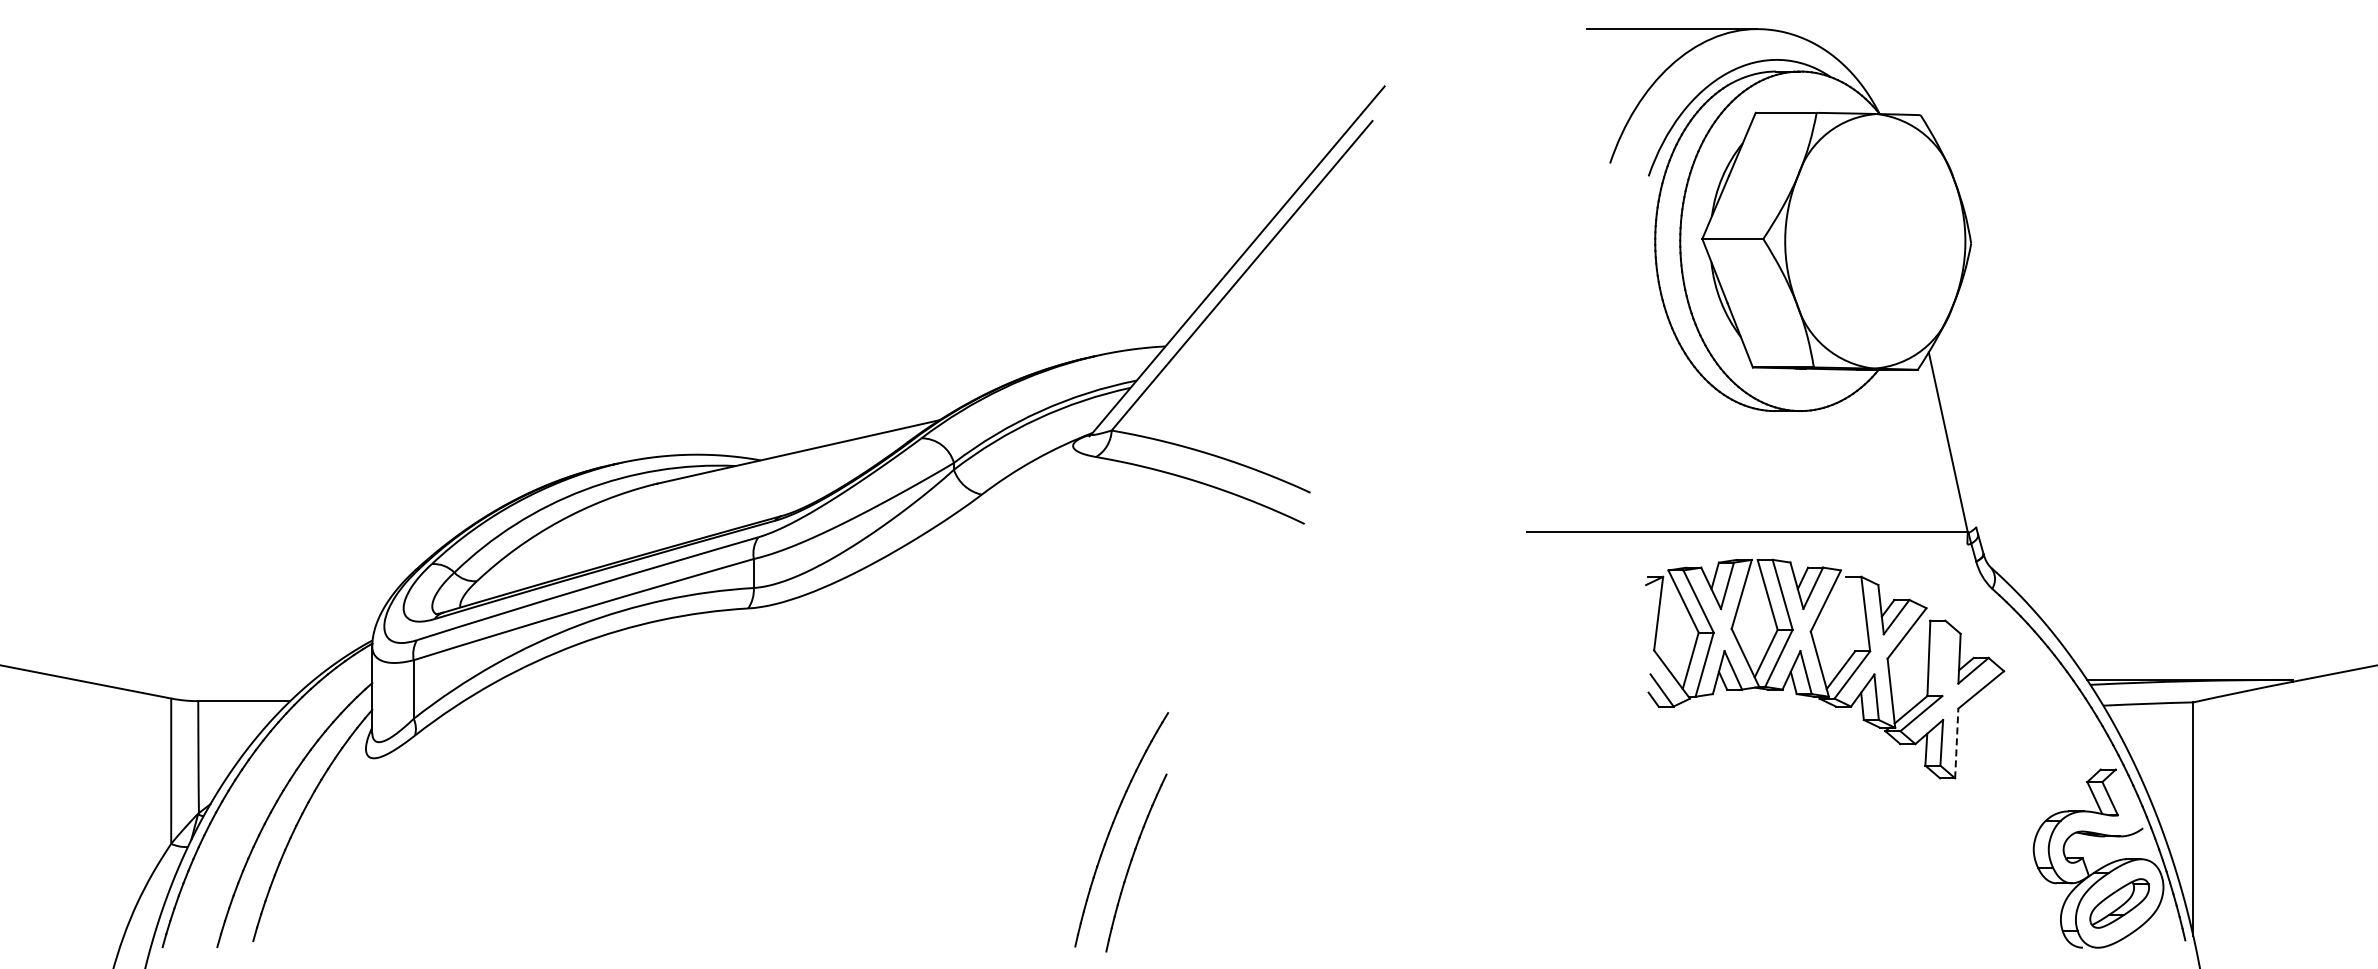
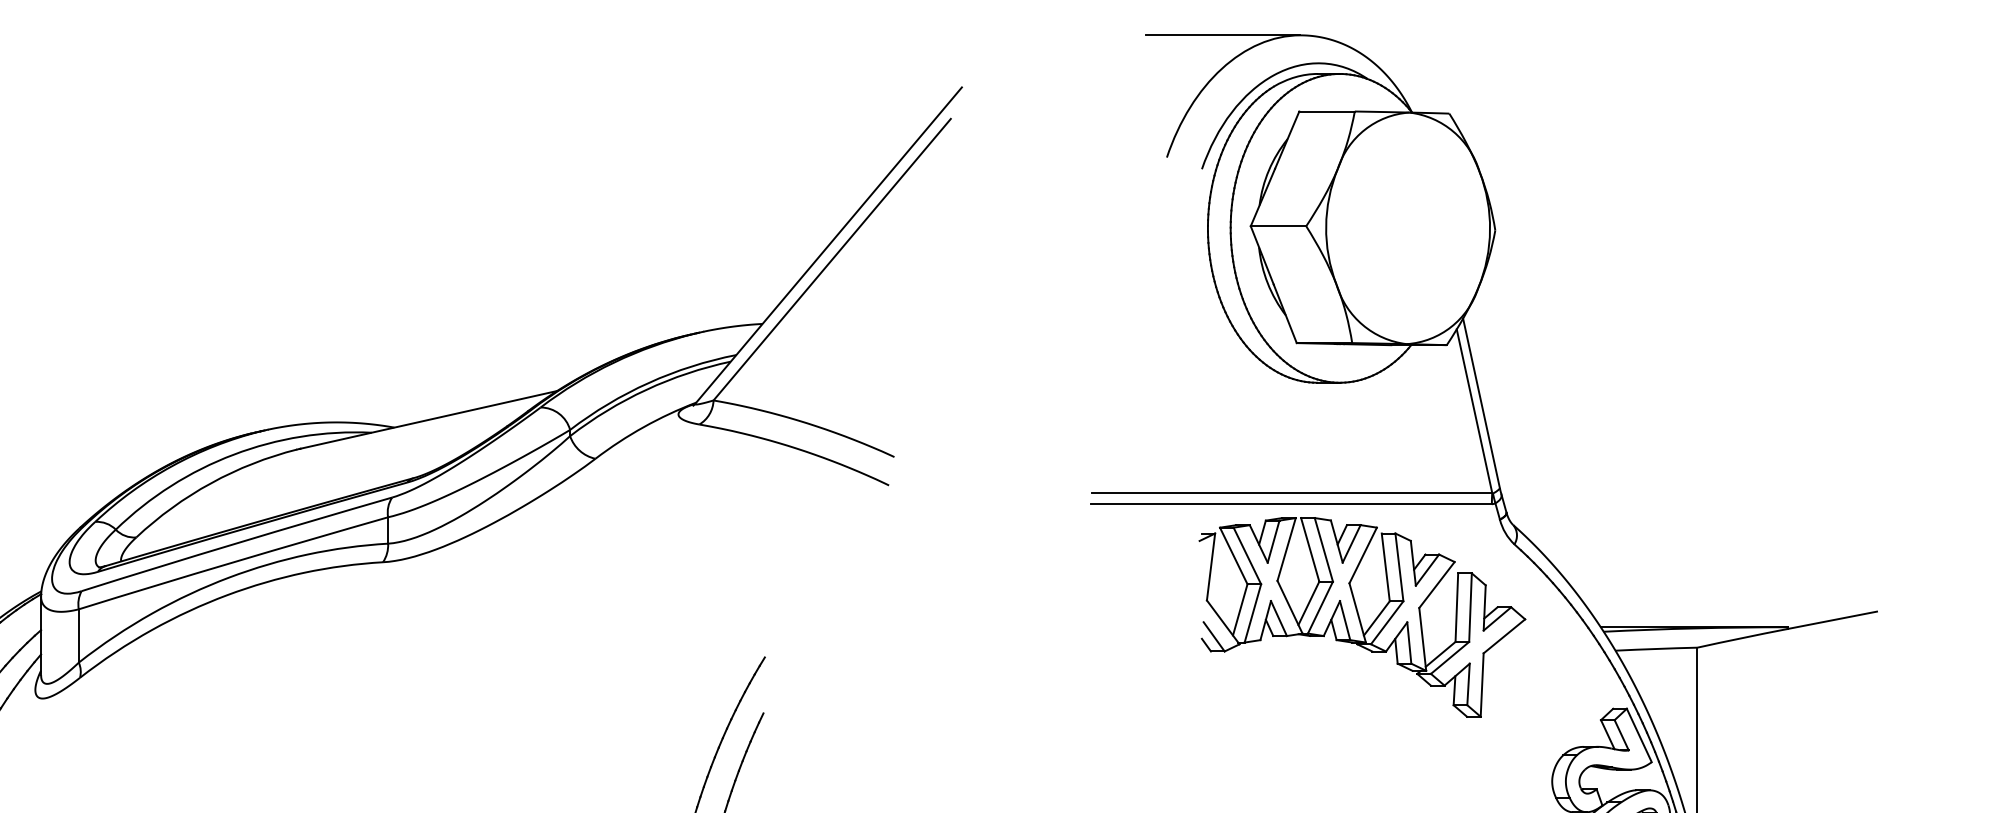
line: (1955, 433) -> (1481, 403), added
line: (1747, 544) -> (1291, 504), added
line: (1850, 613) -> (1385, 566), added
line: (1943, 658) -> (1470, 607), added
line: (1956, 743) -> (1481, 685), dashed -> solid
line: (2129, 798) -> (1639, 735), added

